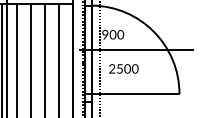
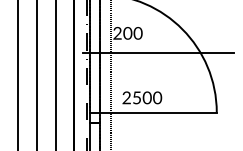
text: (105, 35) -> (117, 34), 900 -> 200
text: (123, 68) -> (141, 97), moved

